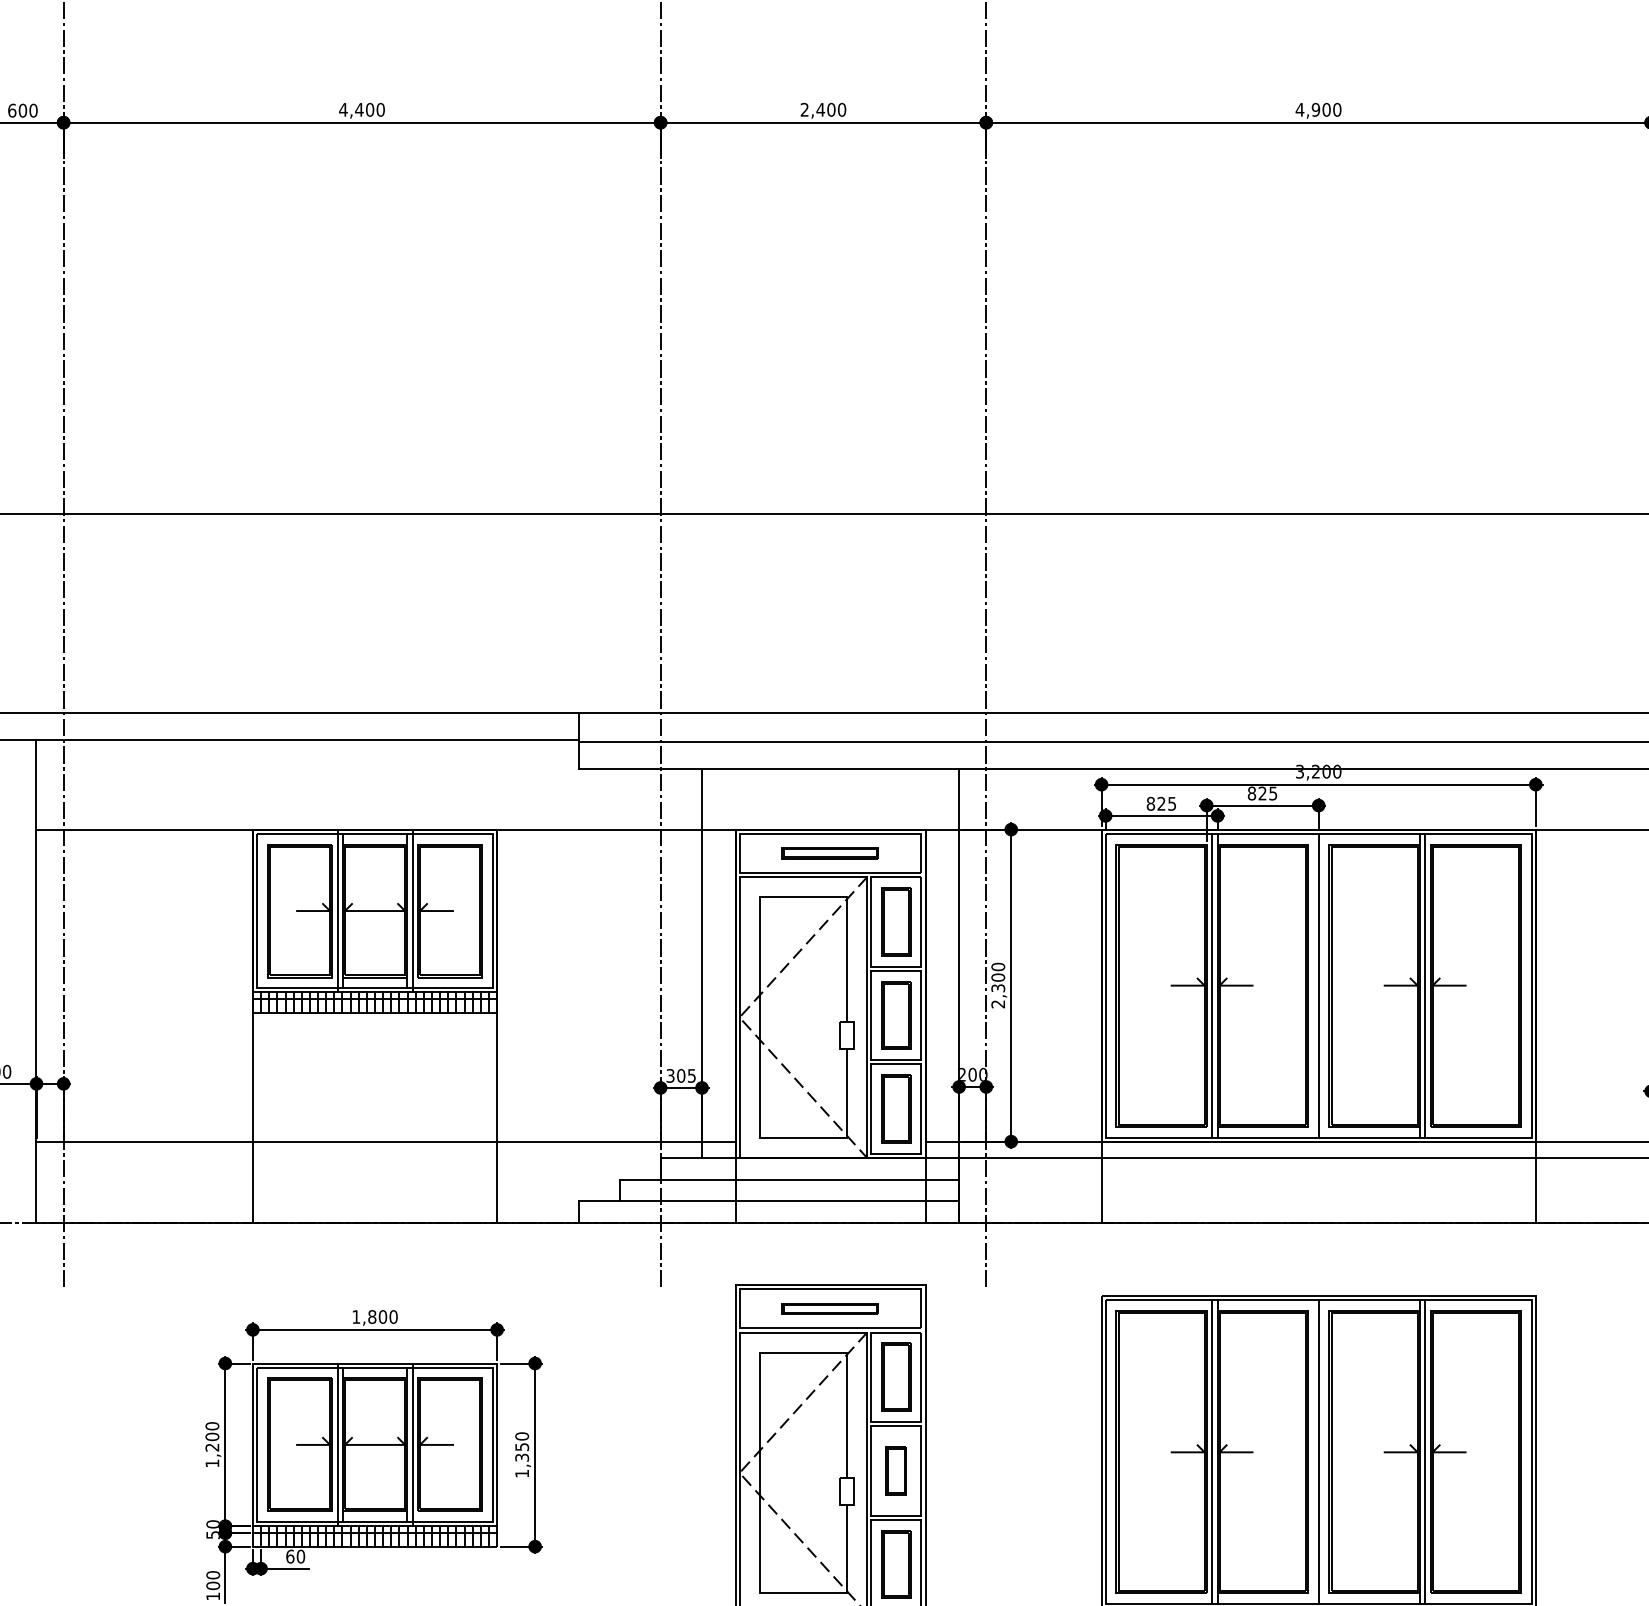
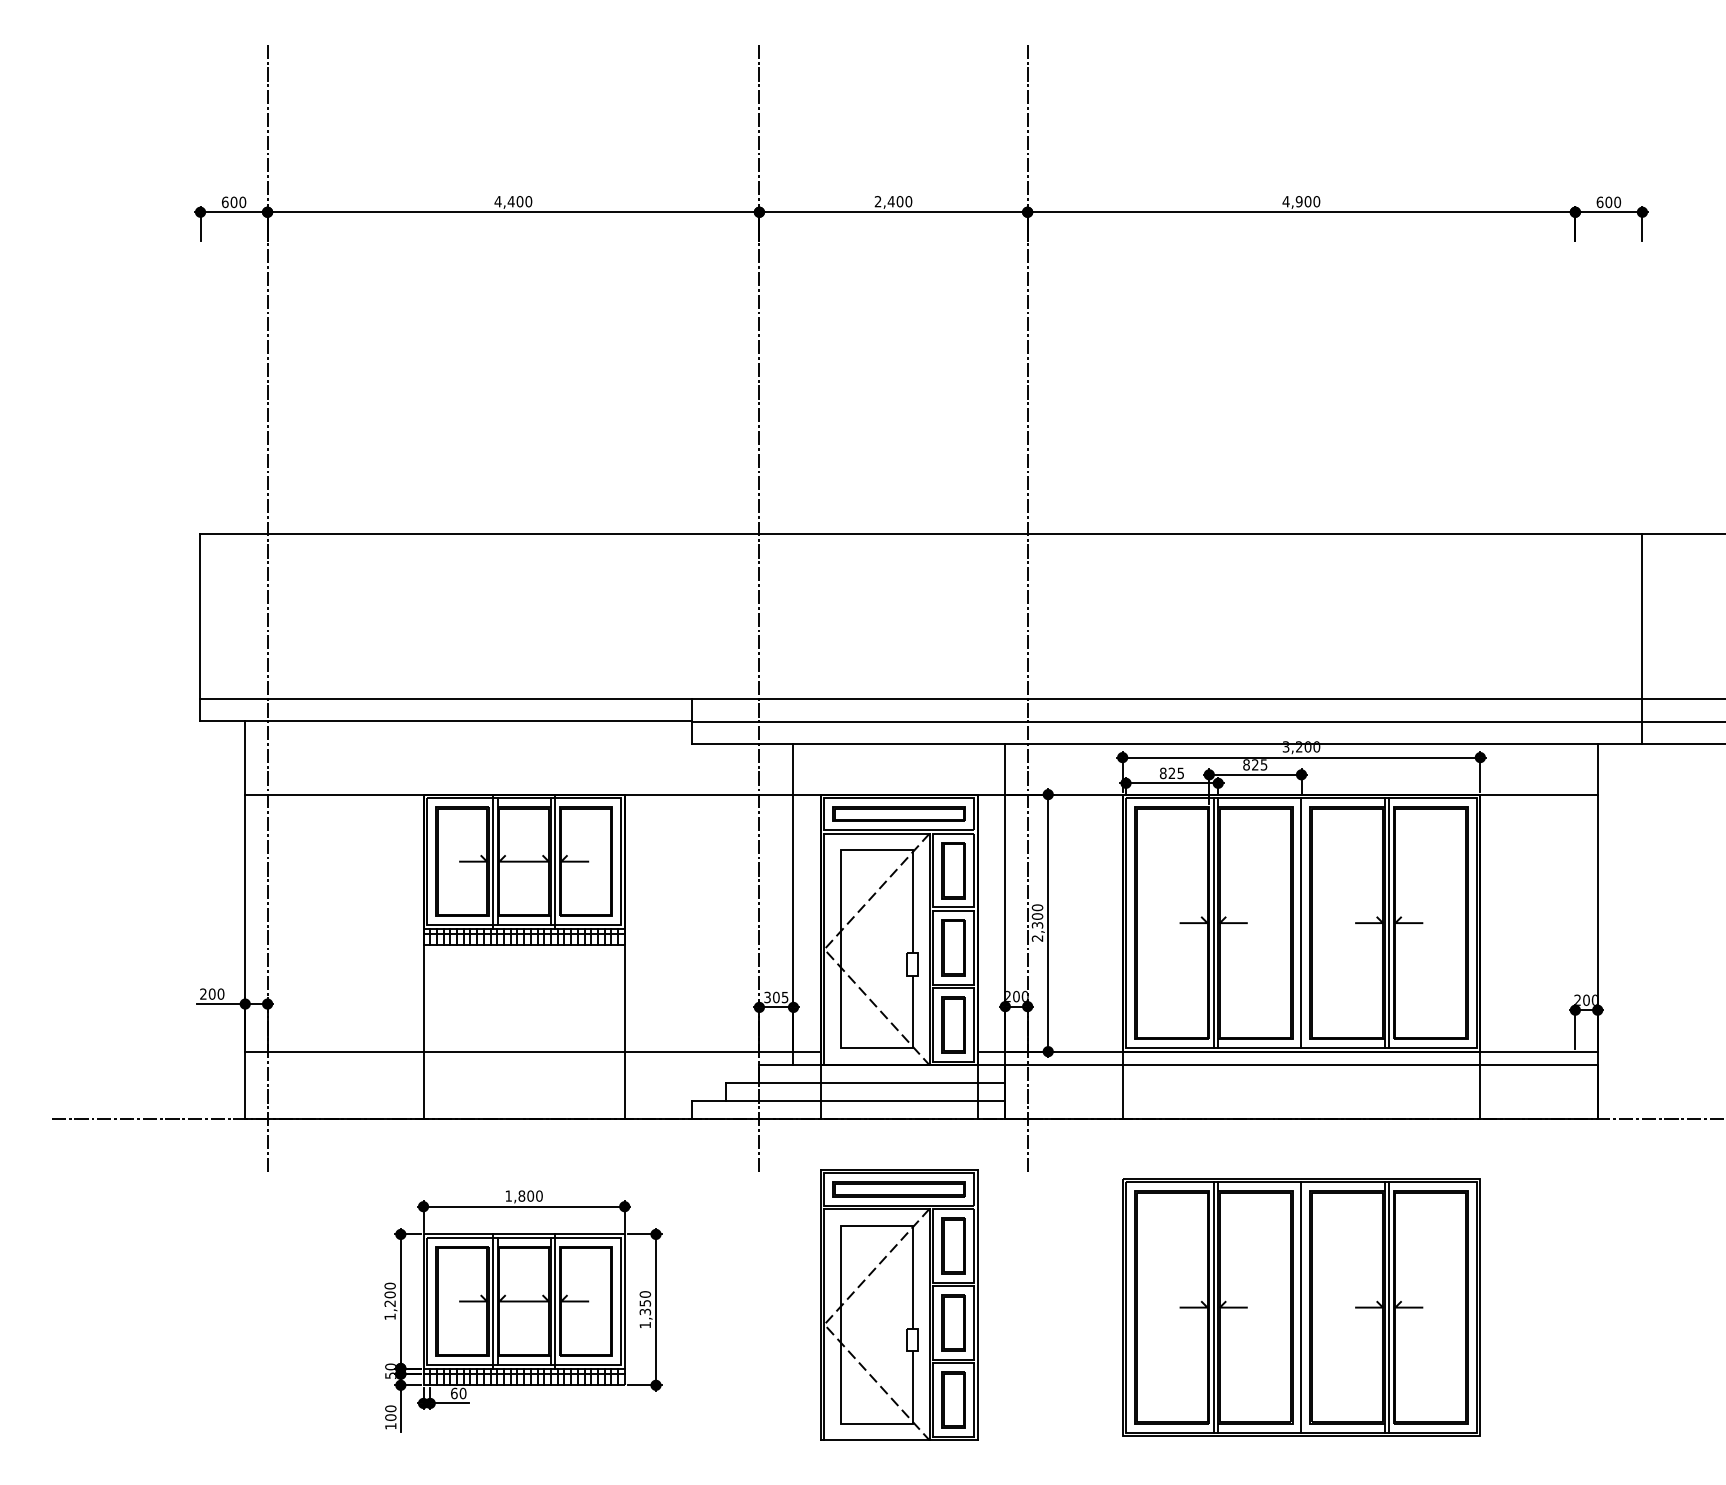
part: (829, 852) -> (898, 813), size x1.67
part: (829, 1308) -> (898, 1189), size x1.67
part: (896, 1470) -> (953, 1322), size x1.43

